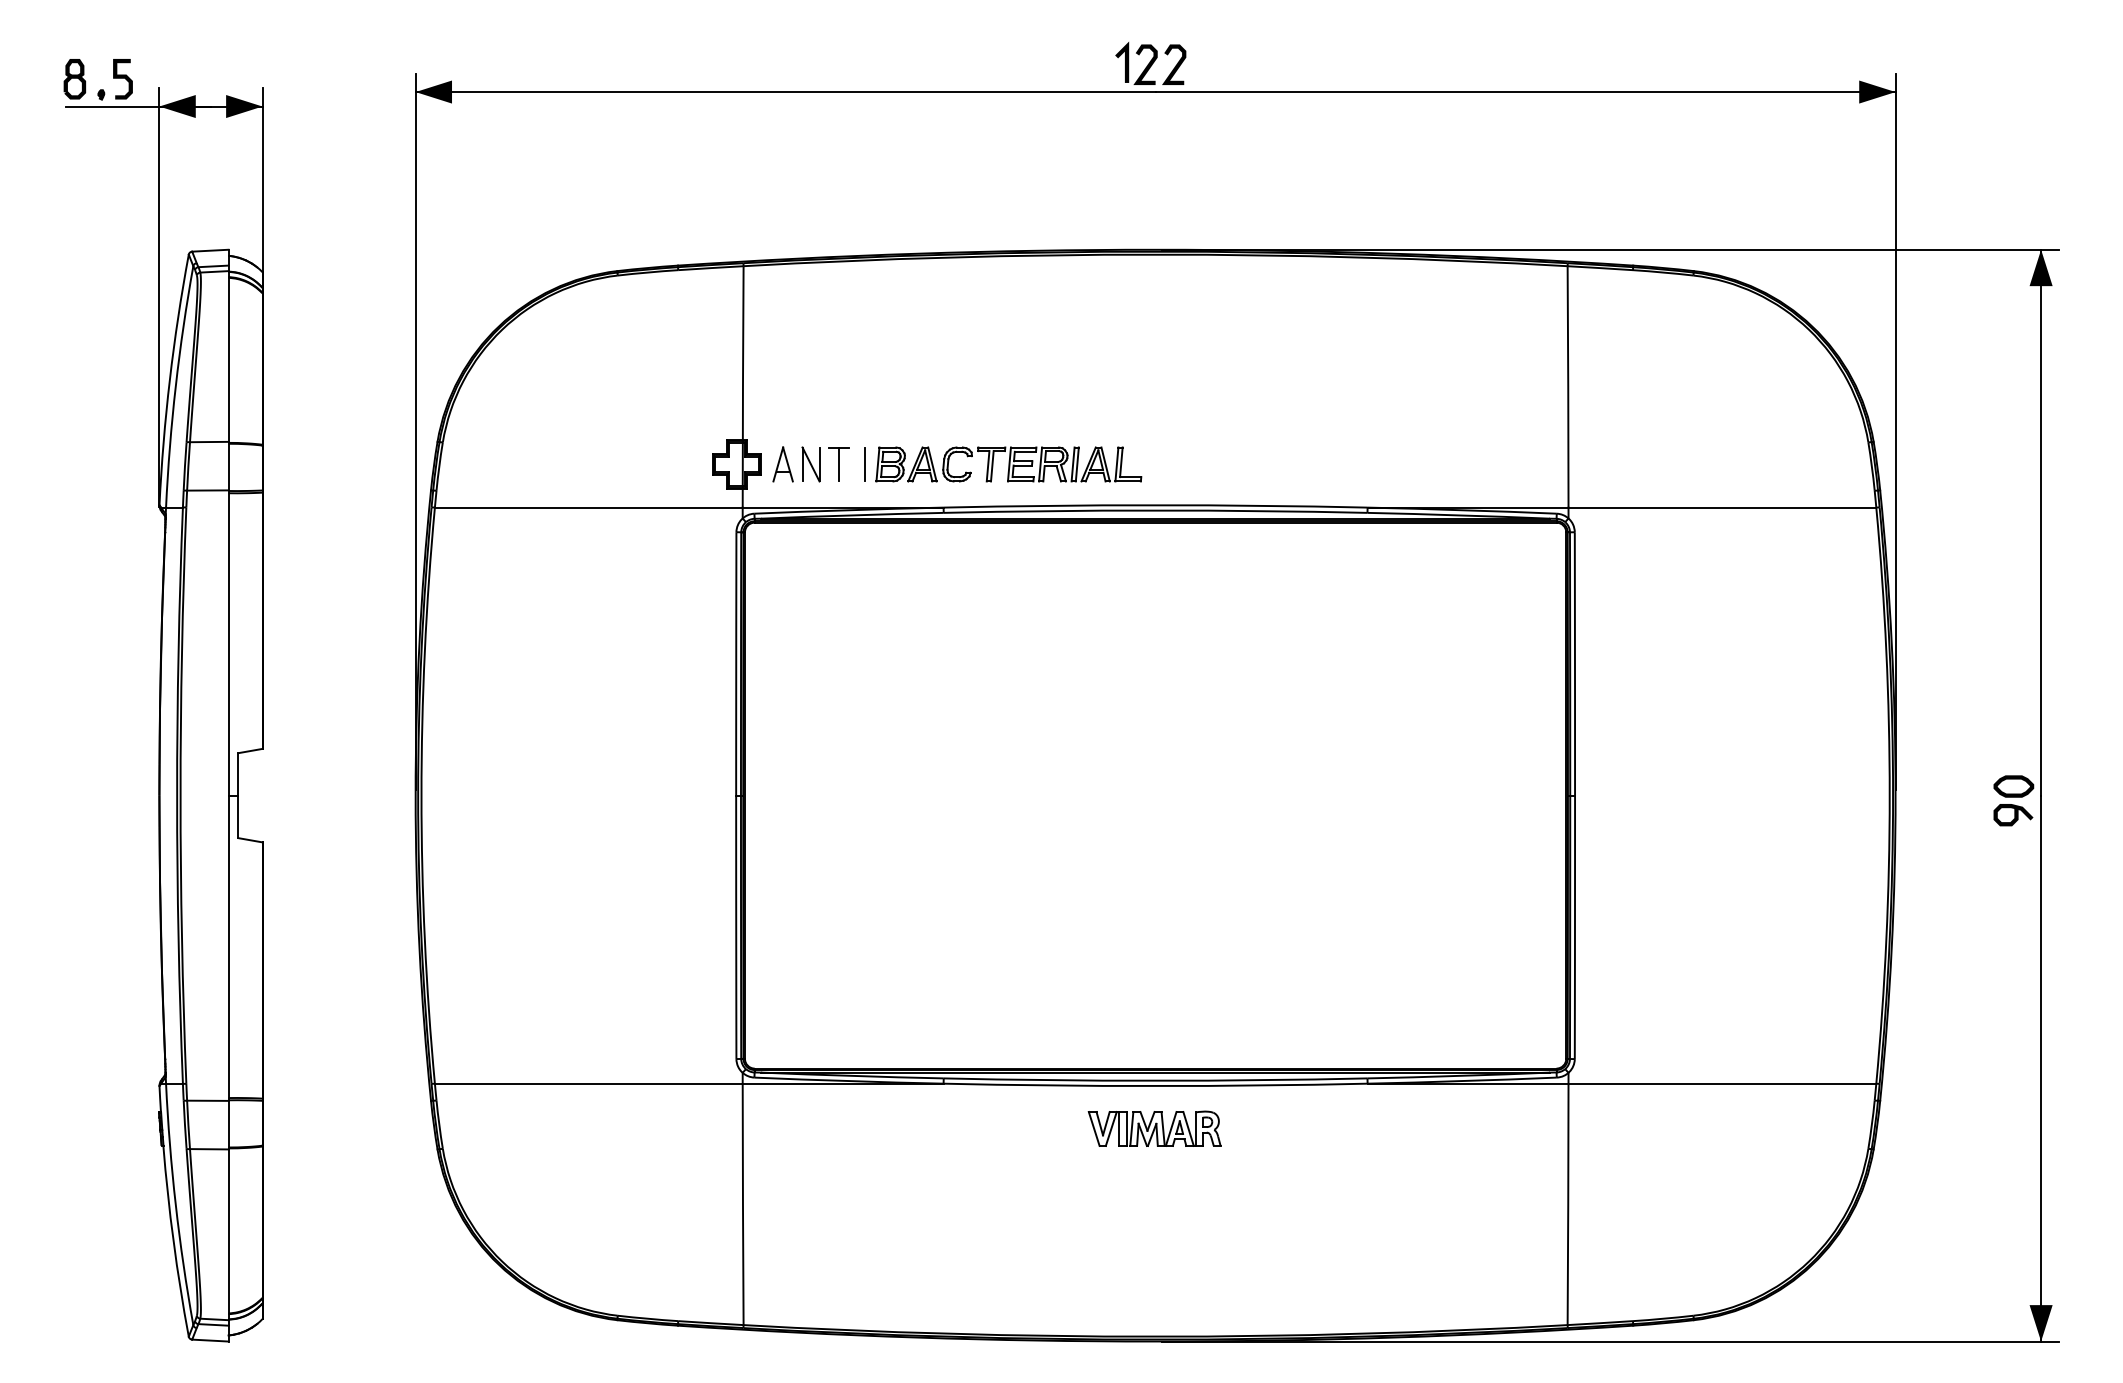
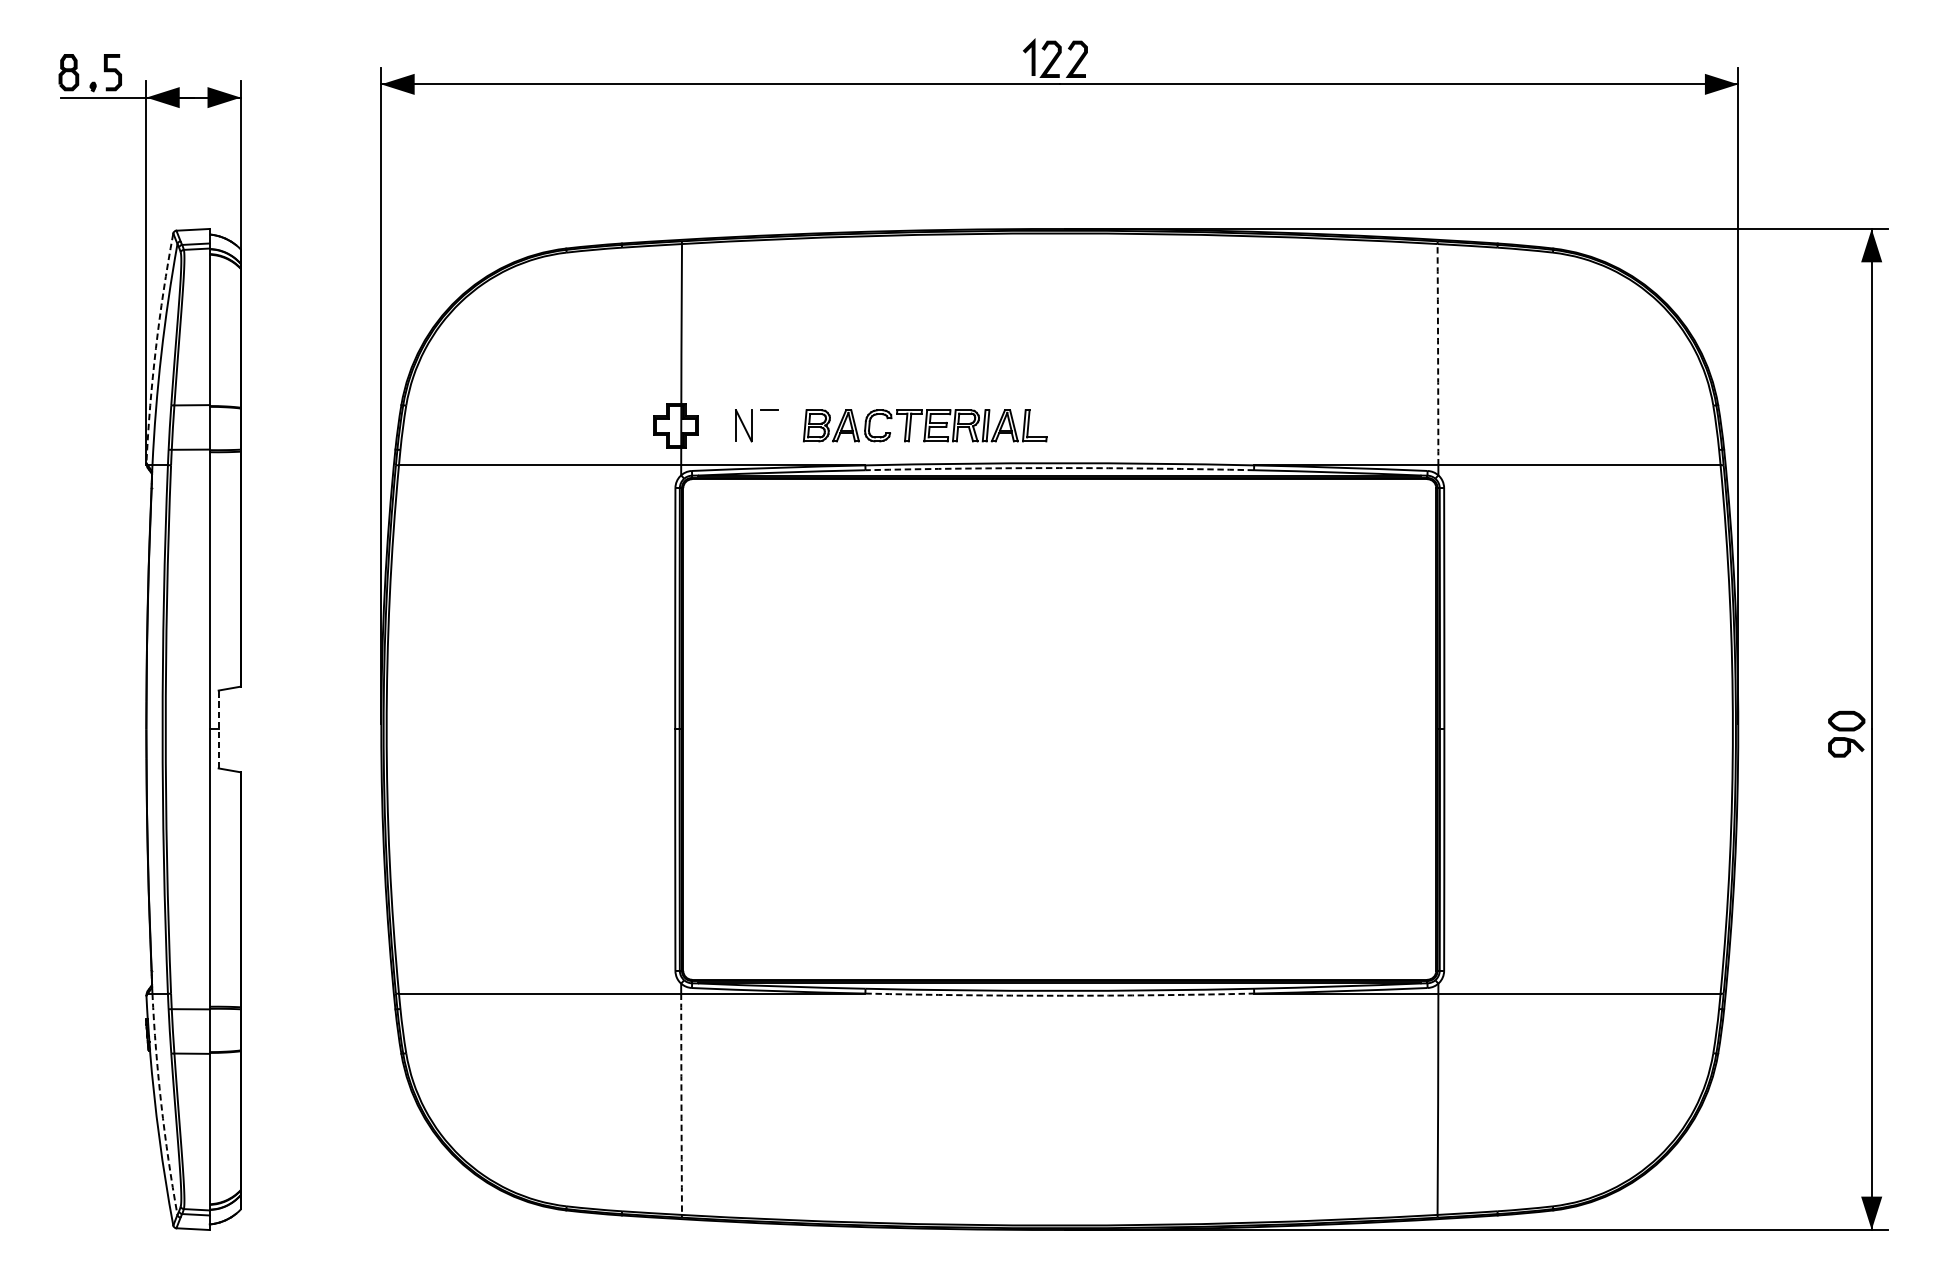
arc: (169, 379) -> (155, 347), solid -> dashed
arc: (1568, 386) -> (1438, 354), solid -> dashed
part: (782, 464) -> (717, 425), removed
line: (838, 464) -> (769, 425), removed
line: (864, 464) -> (792, 425), removed
arc: (1155, 510) -> (1059, 468), solid -> dashed
line: (238, 795) -> (218, 729), solid -> dashed
arc: (1155, 1086) -> (1059, 996), solid -> dashed
part: (1154, 1128) -> (1058, 1034), removed
arc: (175, 1204) -> (161, 1104), solid -> dashed
arc: (743, 1204) -> (681, 1104), solid -> dashed

